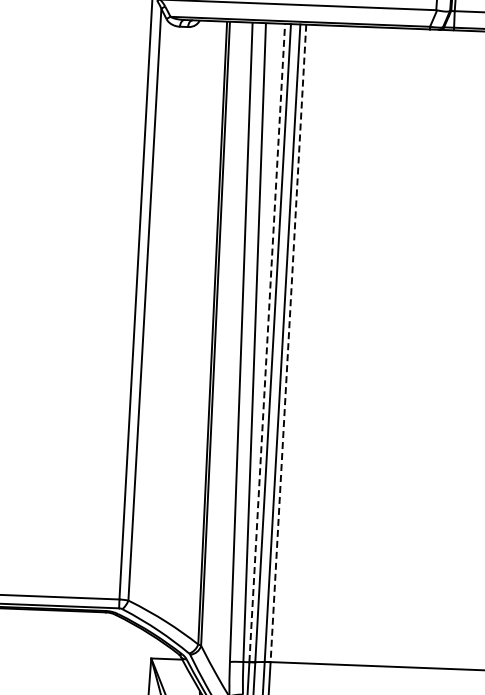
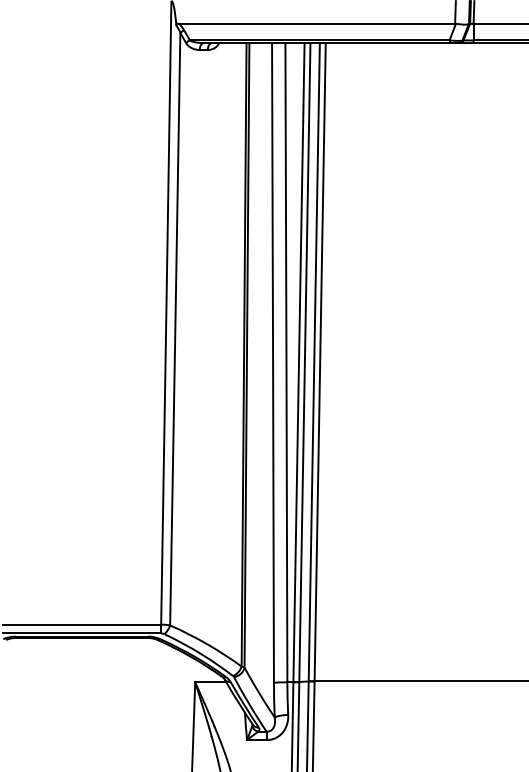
line: (266, 342) -> (298, 362), dashed -> solid
line: (288, 343) -> (320, 362), dashed -> solid

